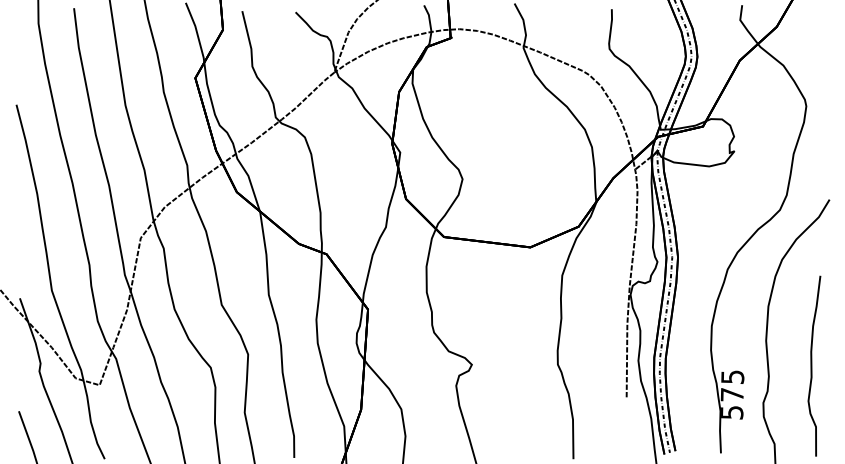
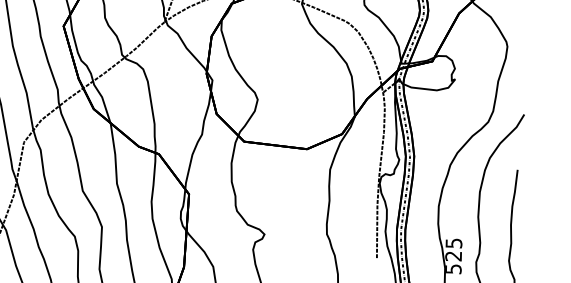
text: (731, 394) -> (453, 256), 575 -> 525

